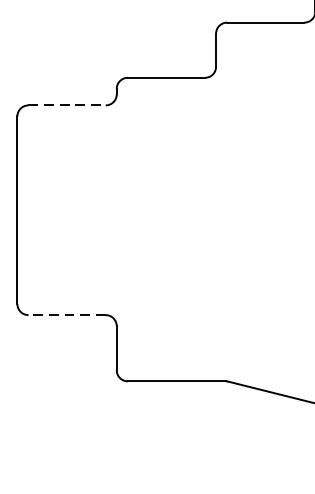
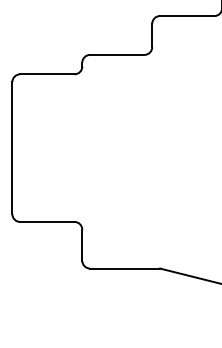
line: (67, 105) -> (47, 74), dashed -> solid
line: (65, 314) -> (46, 221), dashed -> solid

